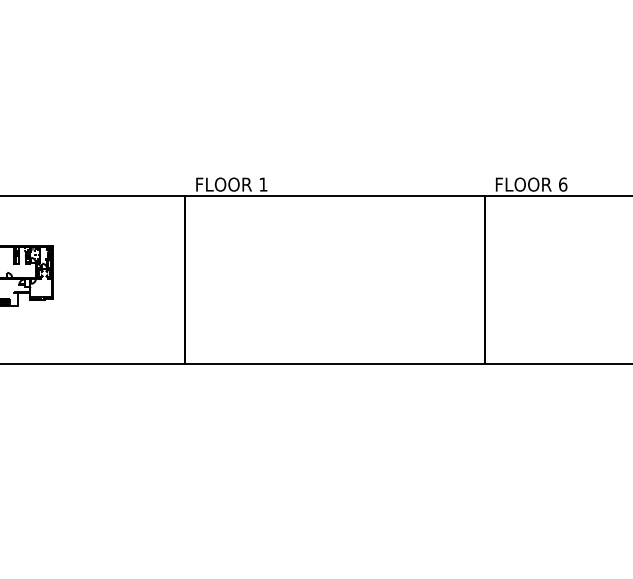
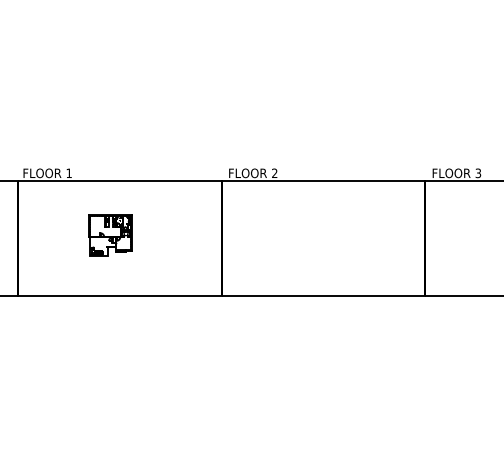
text: (263, 183) -> (274, 172), 1 -> 2
text: (563, 184) -> (478, 173), 6 -> 3

